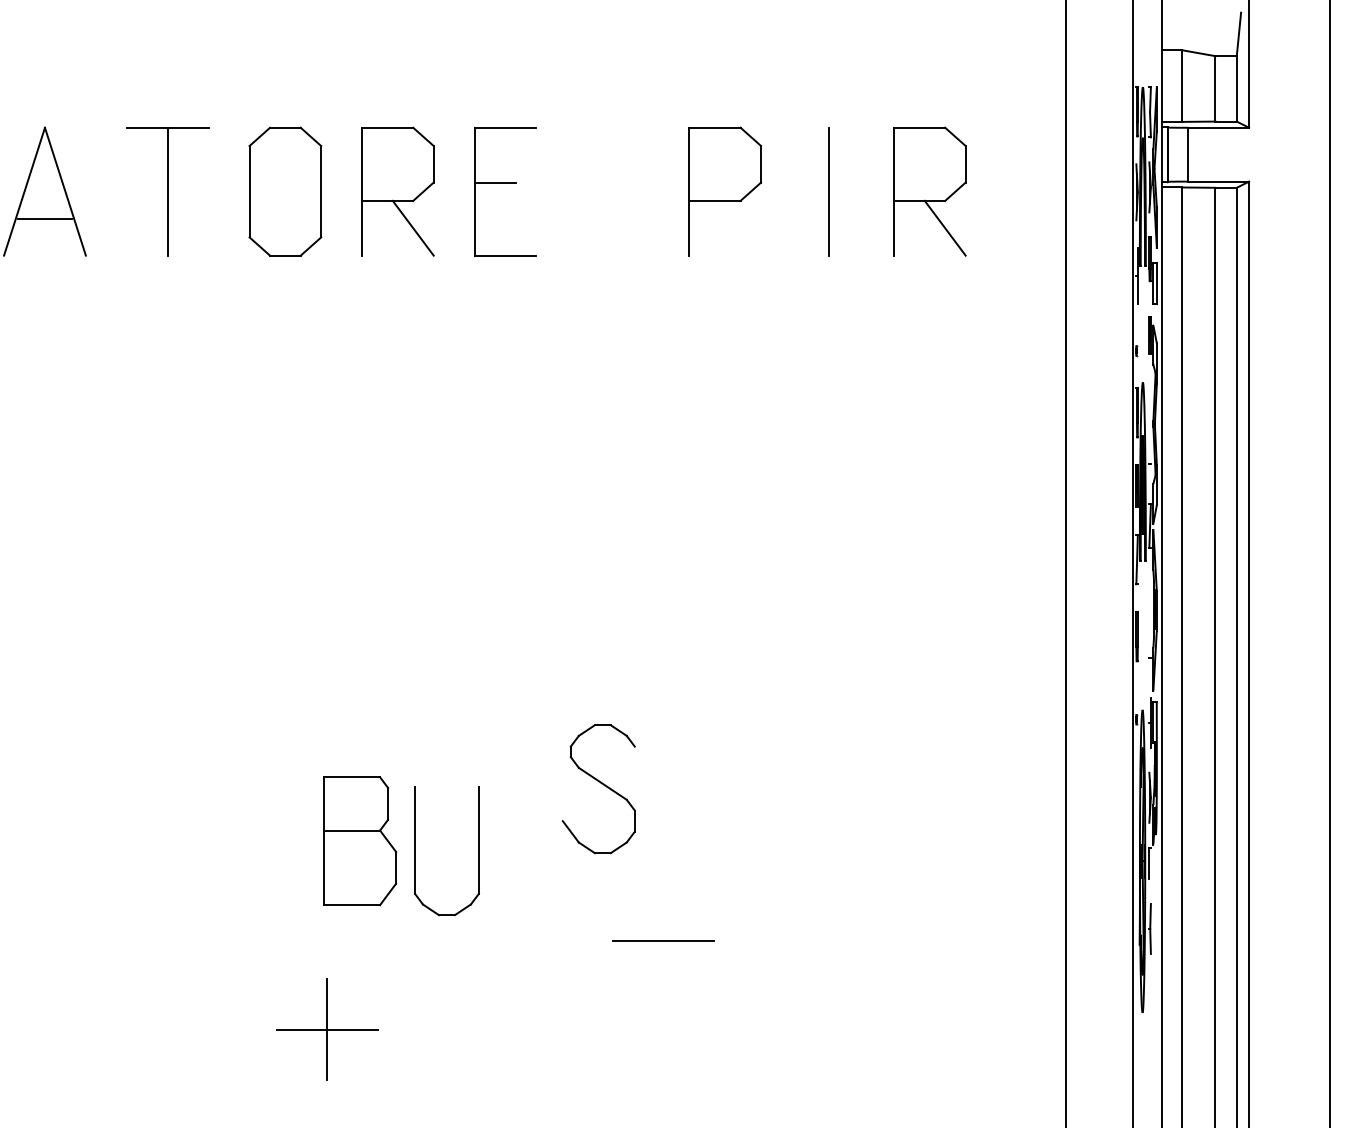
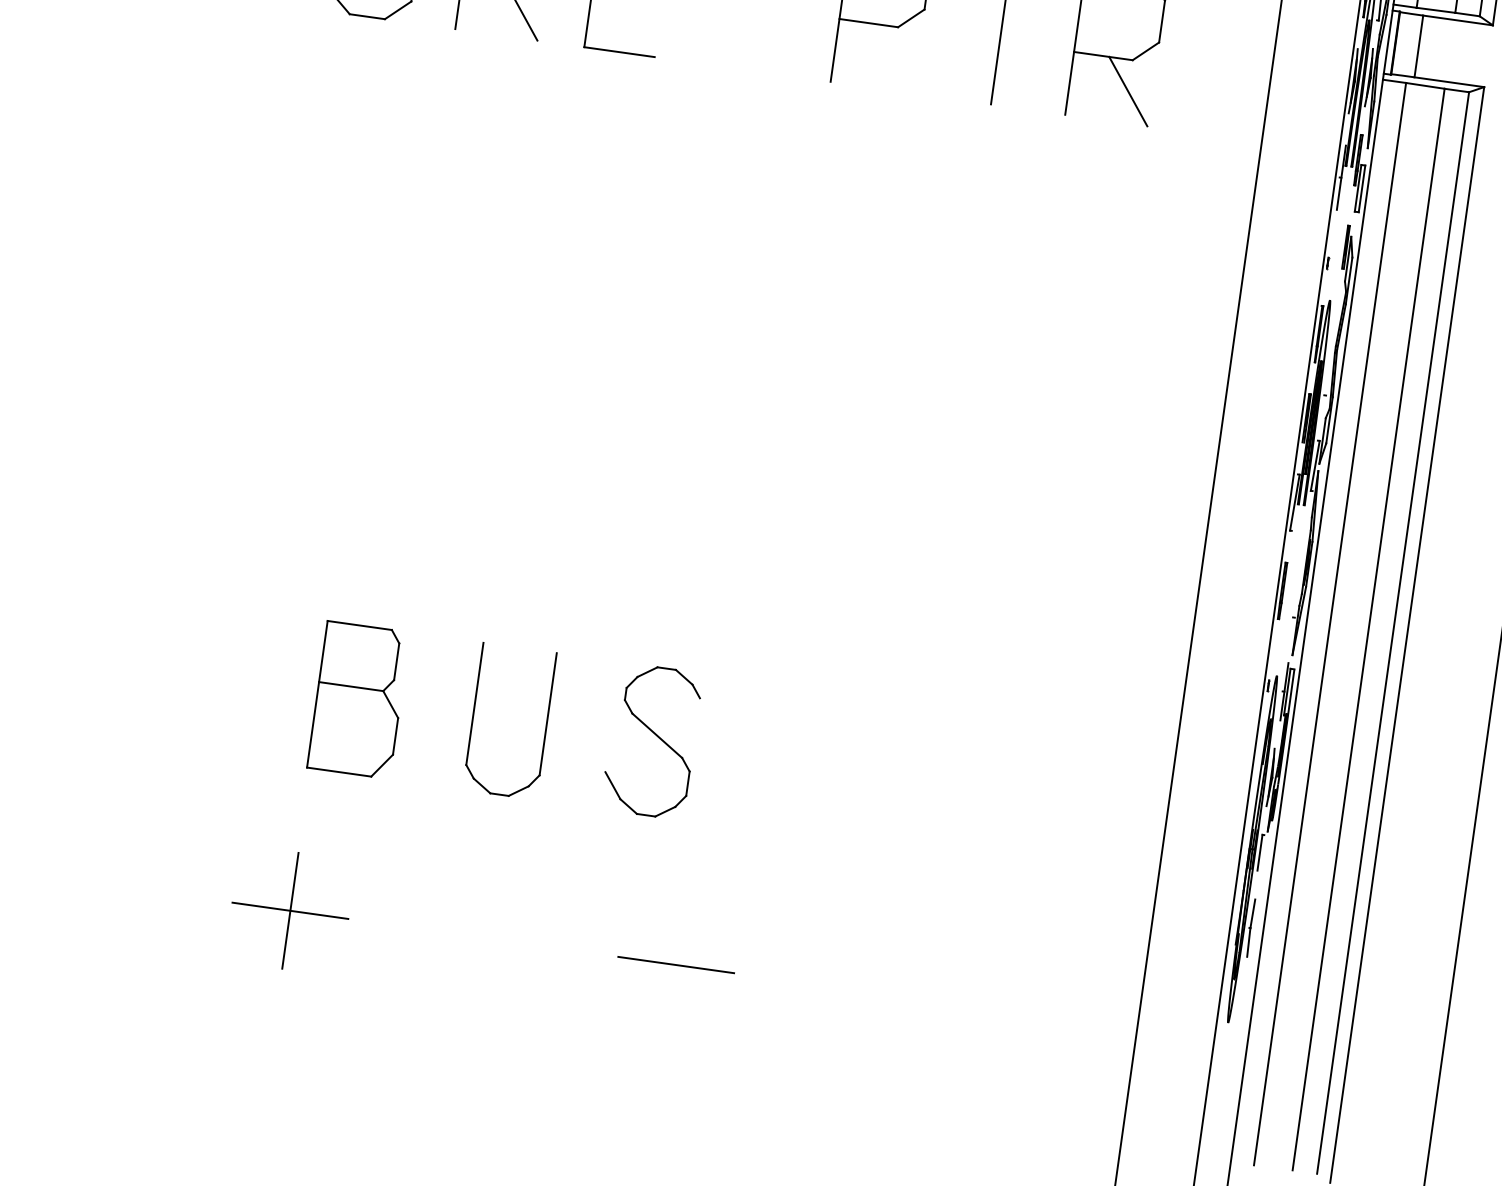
part: (598, 789) -> (651, 741), moved
part: (415, 851) -> (473, 716), moved
line: (663, 940) -> (676, 964), moved

